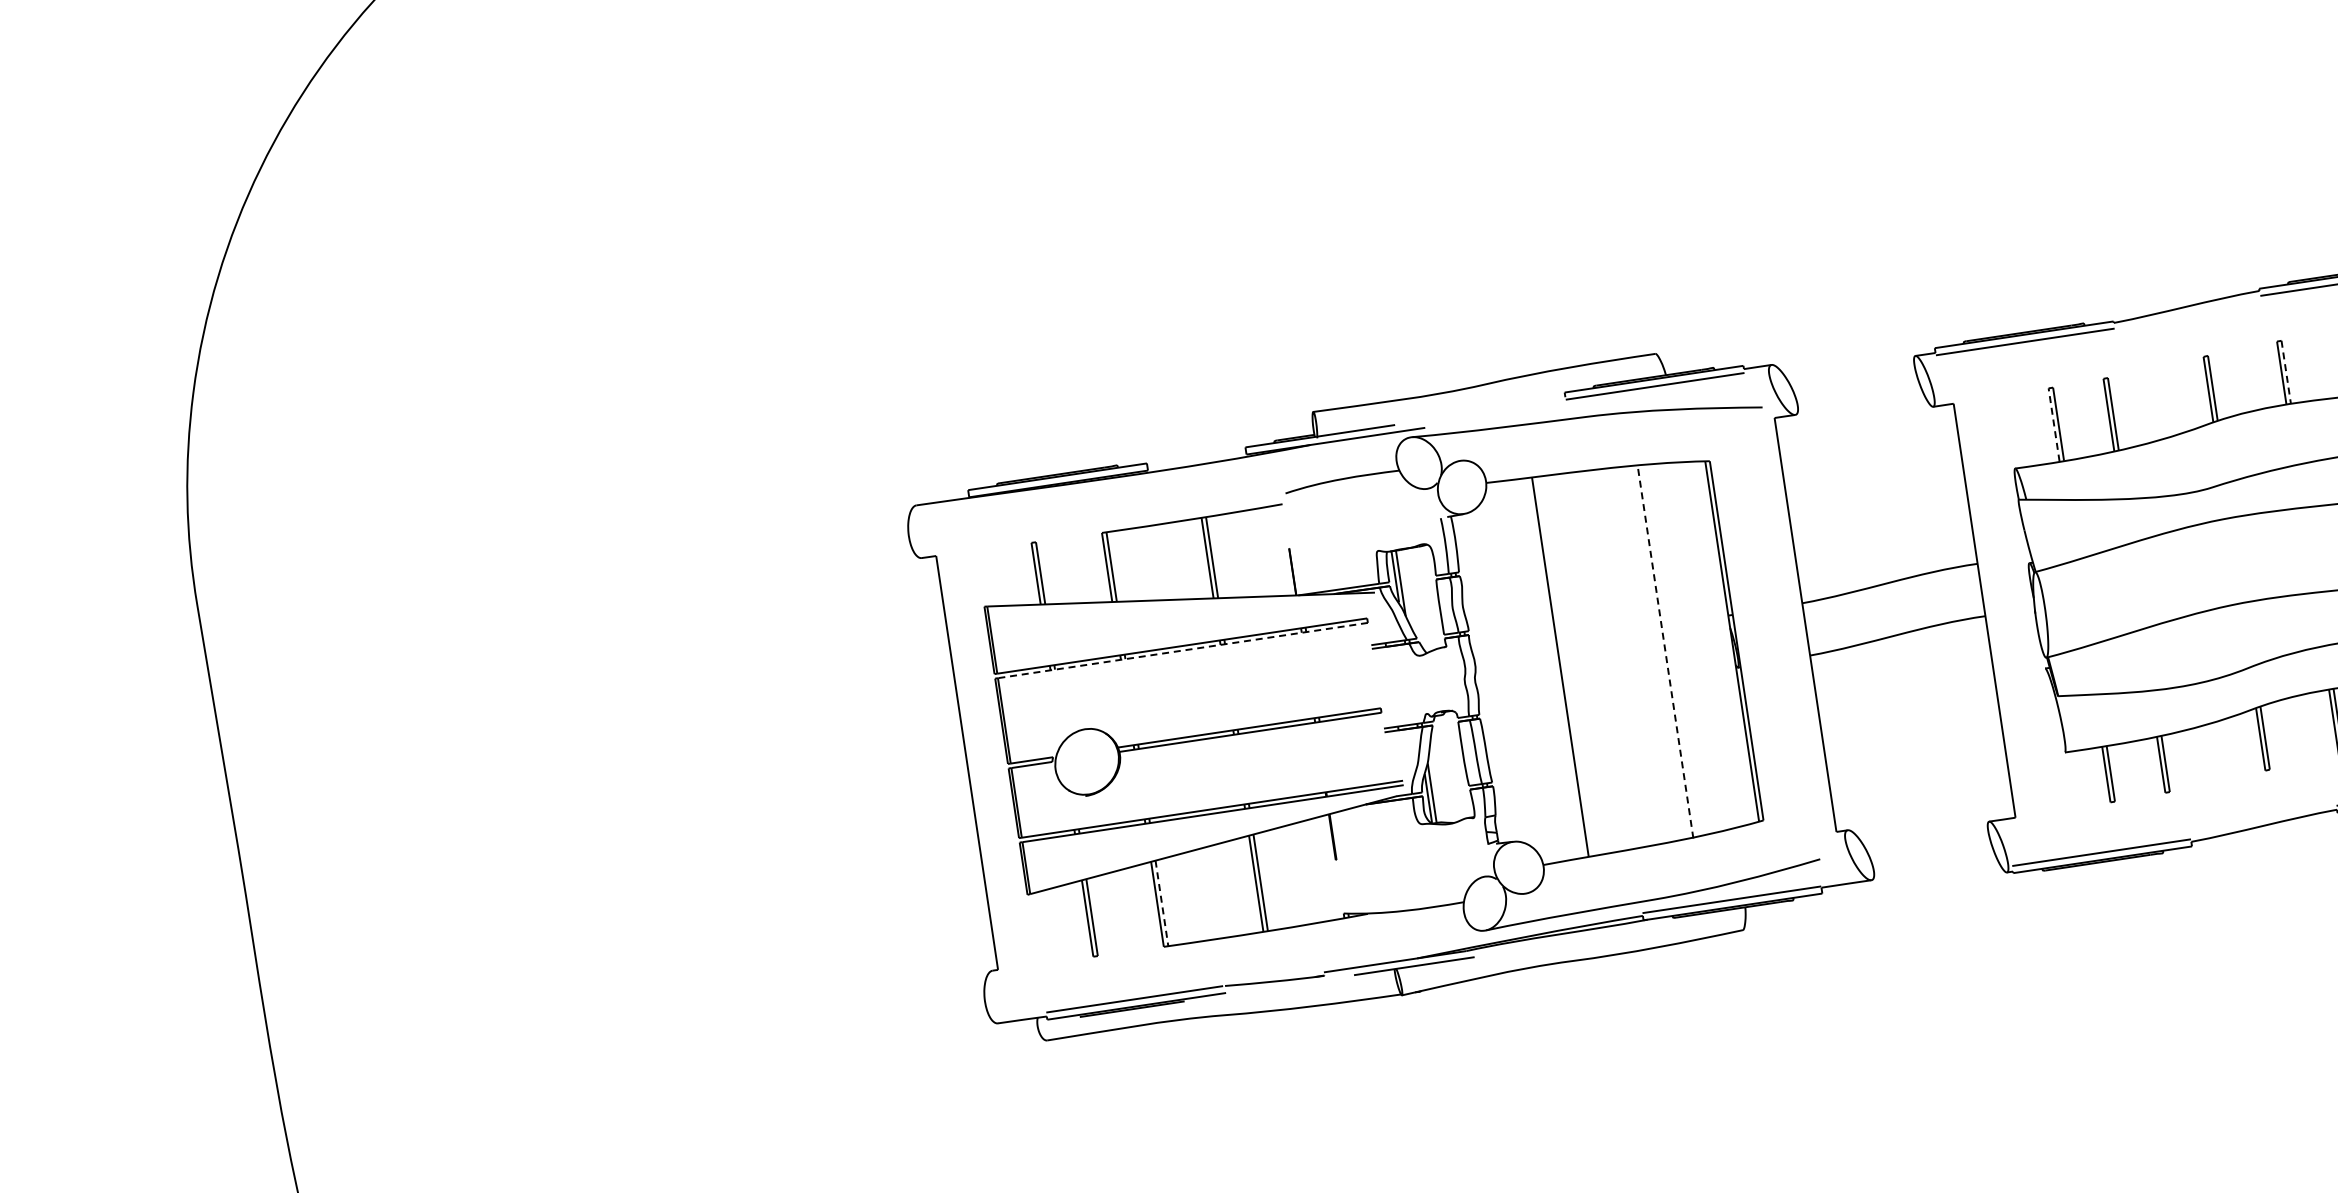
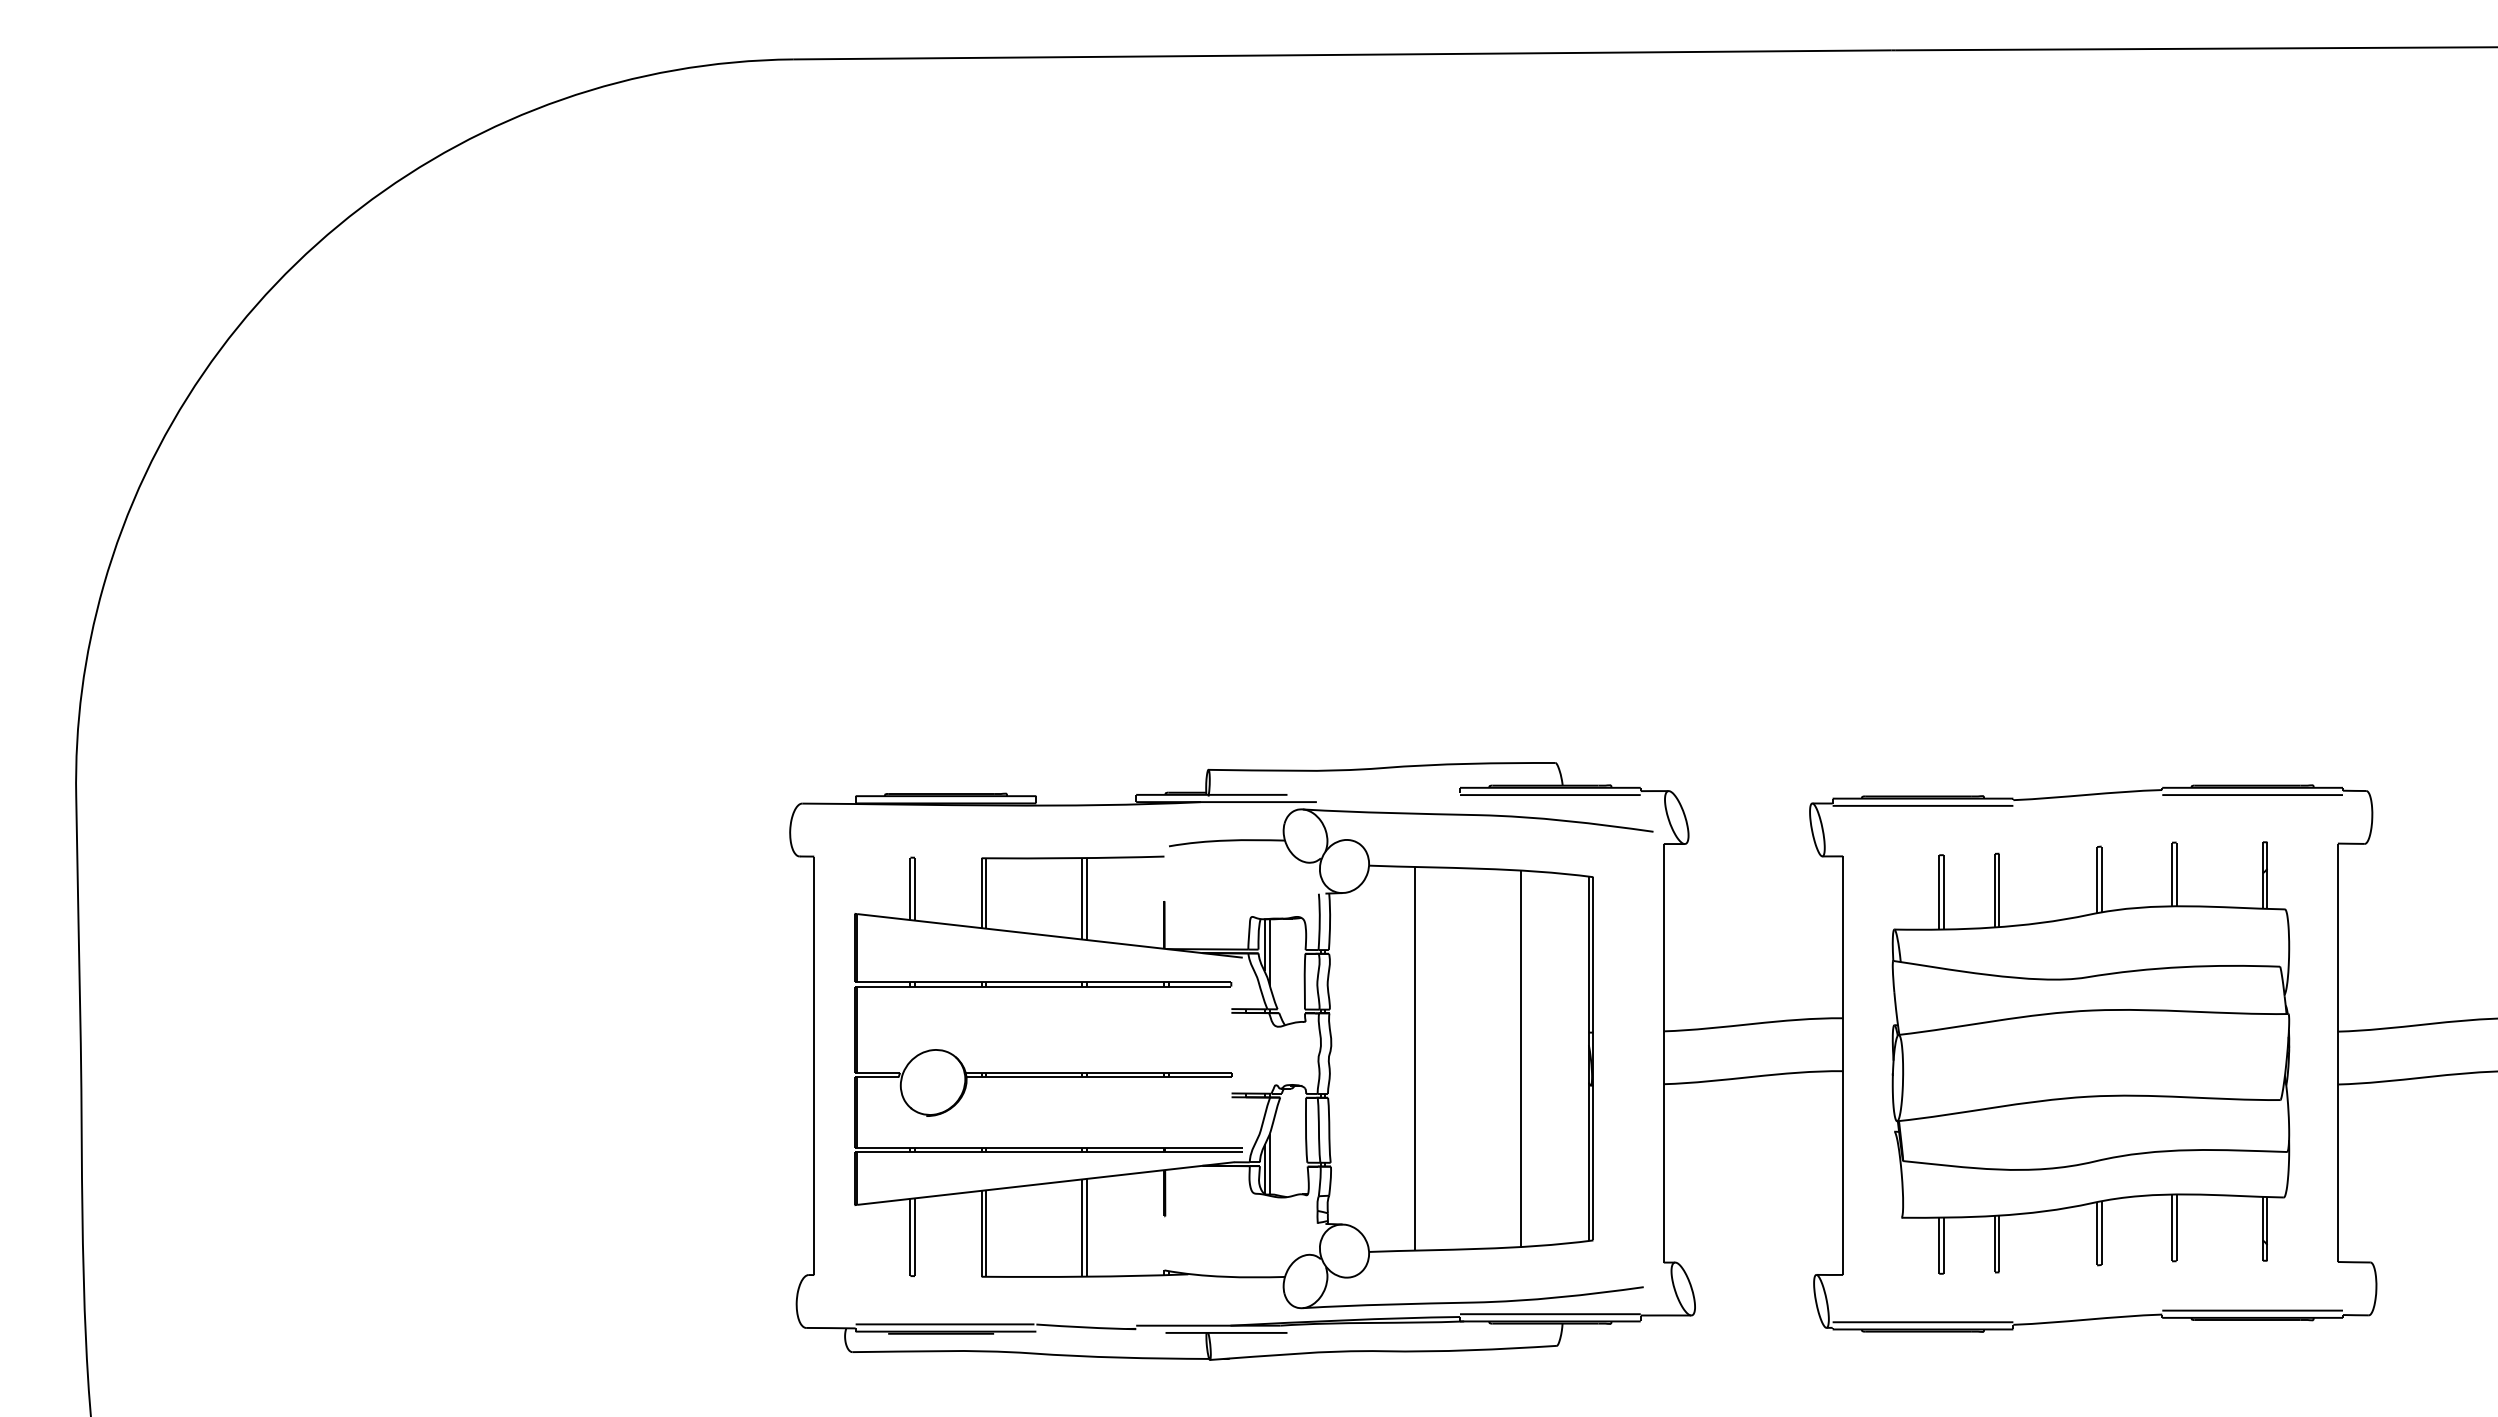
line: (2286, 372) -> (2176, 874), dashed -> solid
line: (2054, 425) -> (1939, 892), dashed -> solid
line: (1182, 650) -> (1043, 986), dashed -> solid
line: (1665, 651) -> (1521, 1058), dashed -> solid
line: (1162, 904) -> (986, 1234), dashed -> solid

